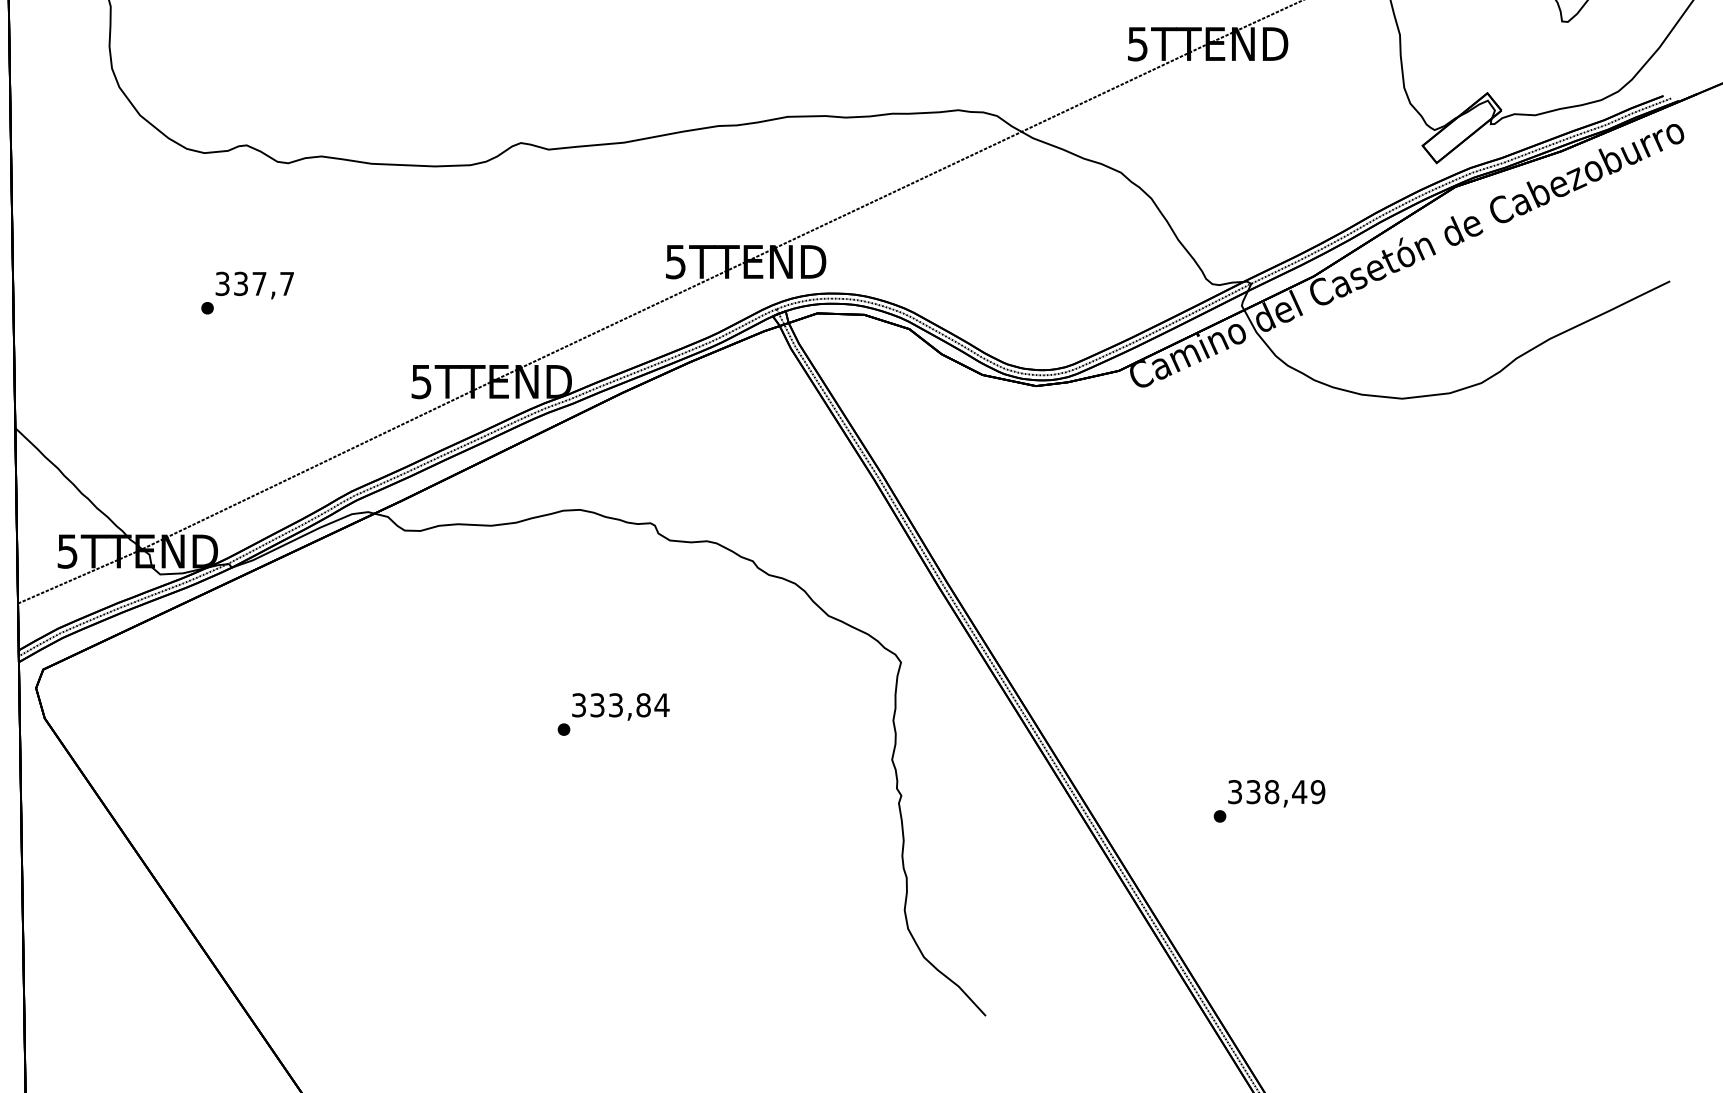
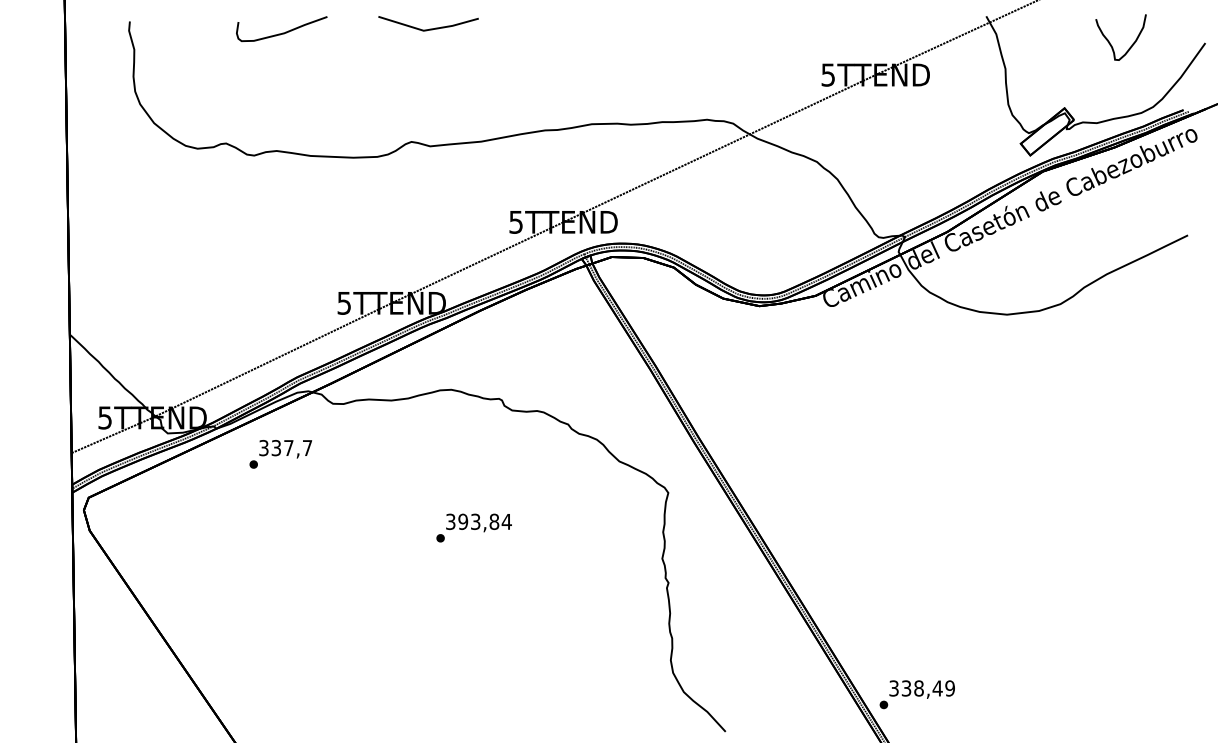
text: (247, 293) -> (280, 454), moved
text: (597, 704) -> (463, 521), 333,84 -> 393,84
text: (1268, 800) -> (916, 694), moved

